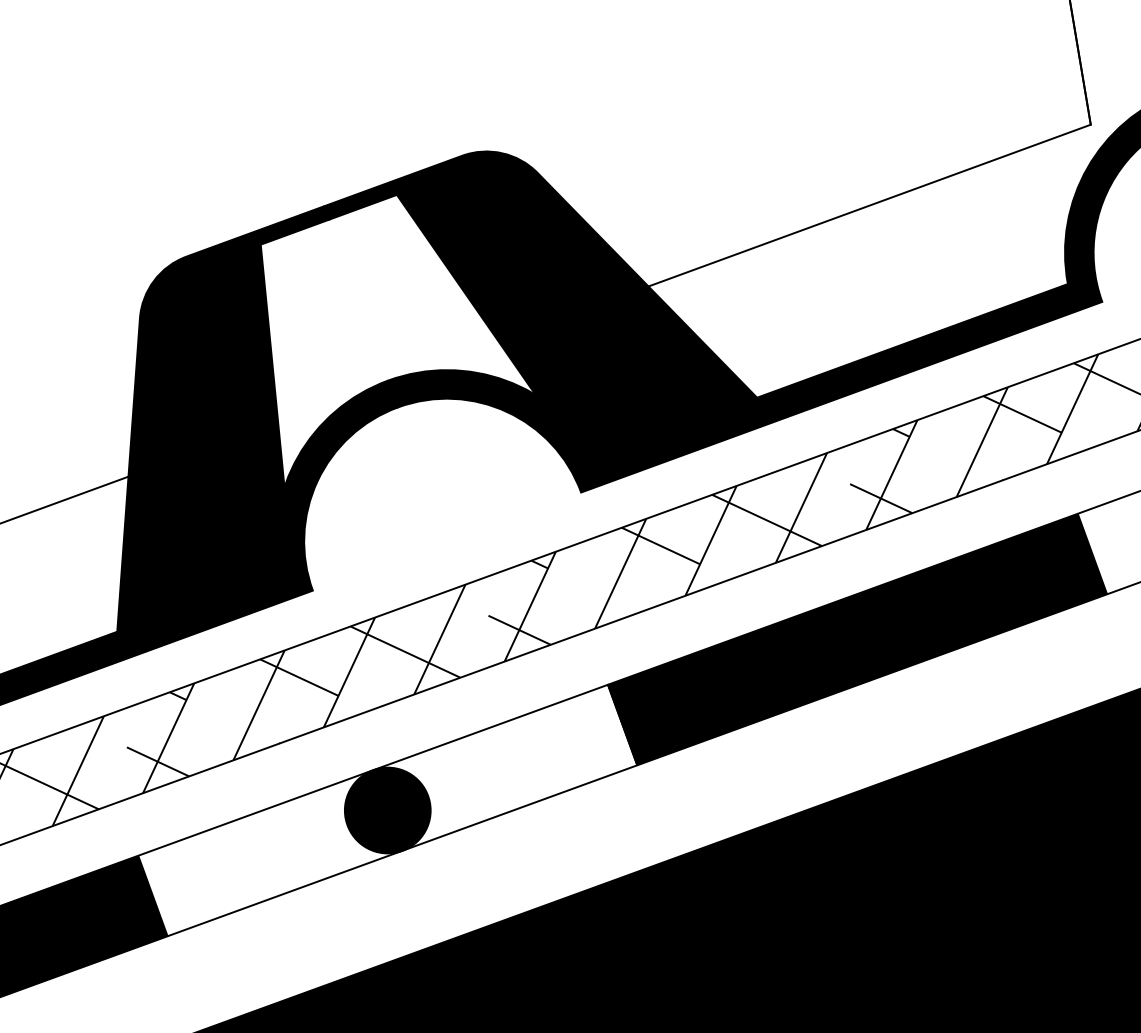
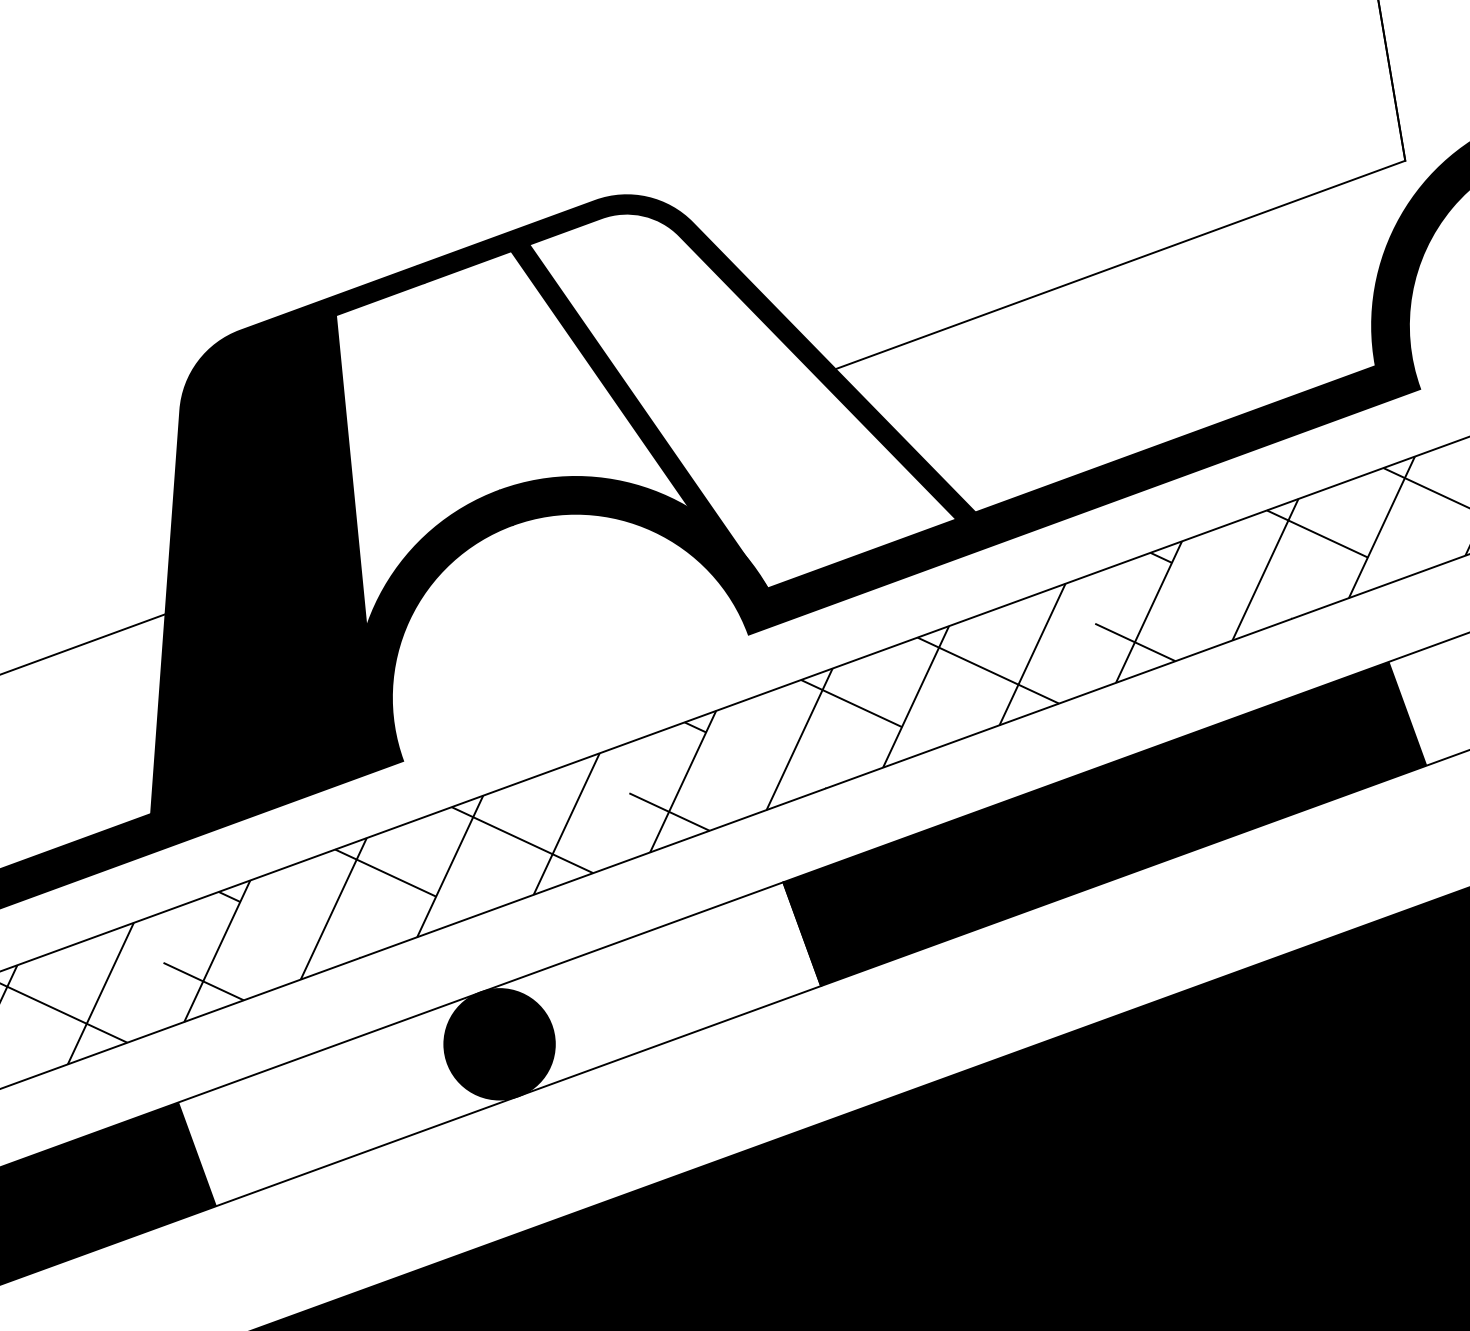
fill: (576, 310) -> (742, 400), removed

